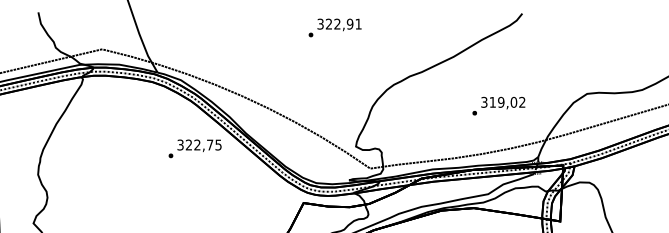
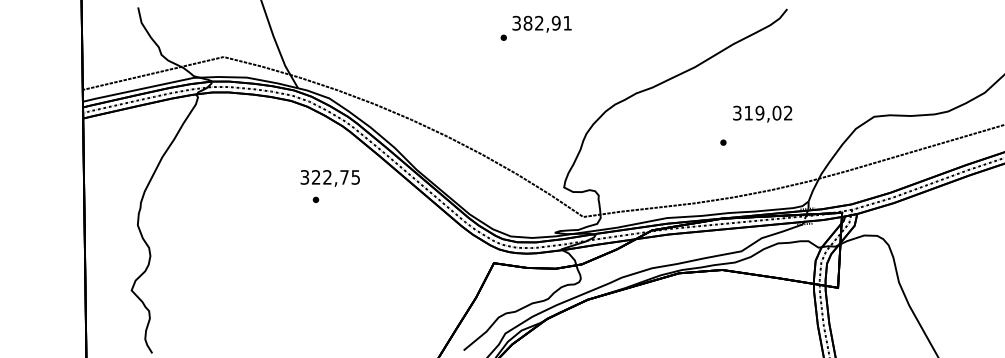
text: (328, 24) -> (527, 23), 322,91 -> 382,91
text: (503, 102) -> (762, 113), moved
text: (198, 145) -> (329, 178), moved

